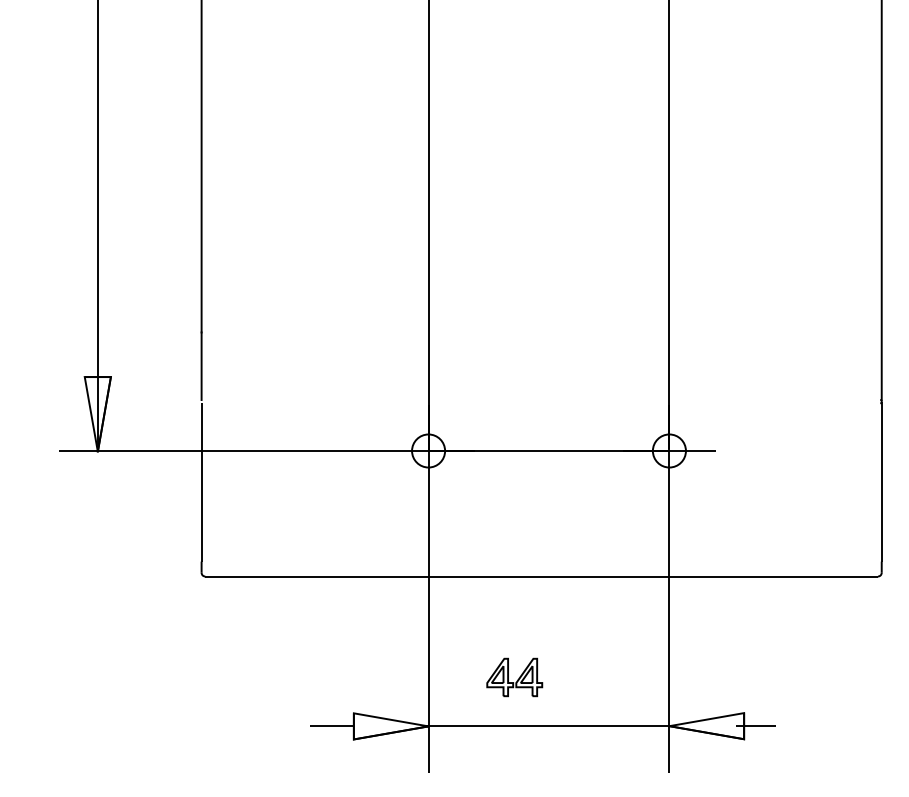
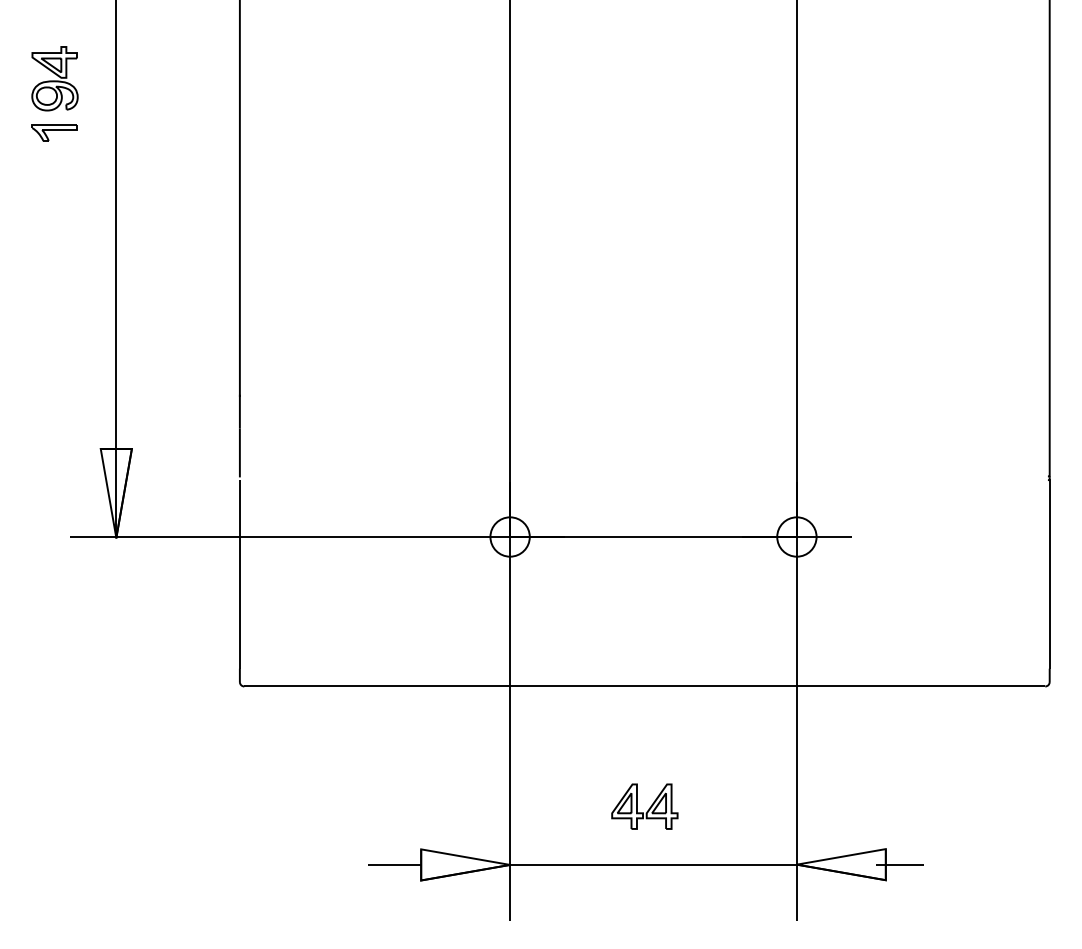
part: (46, 65) -> (55, 77), added
part: (45, 111) -> (54, 132), added
part: (514, 677) -> (644, 806), moved

